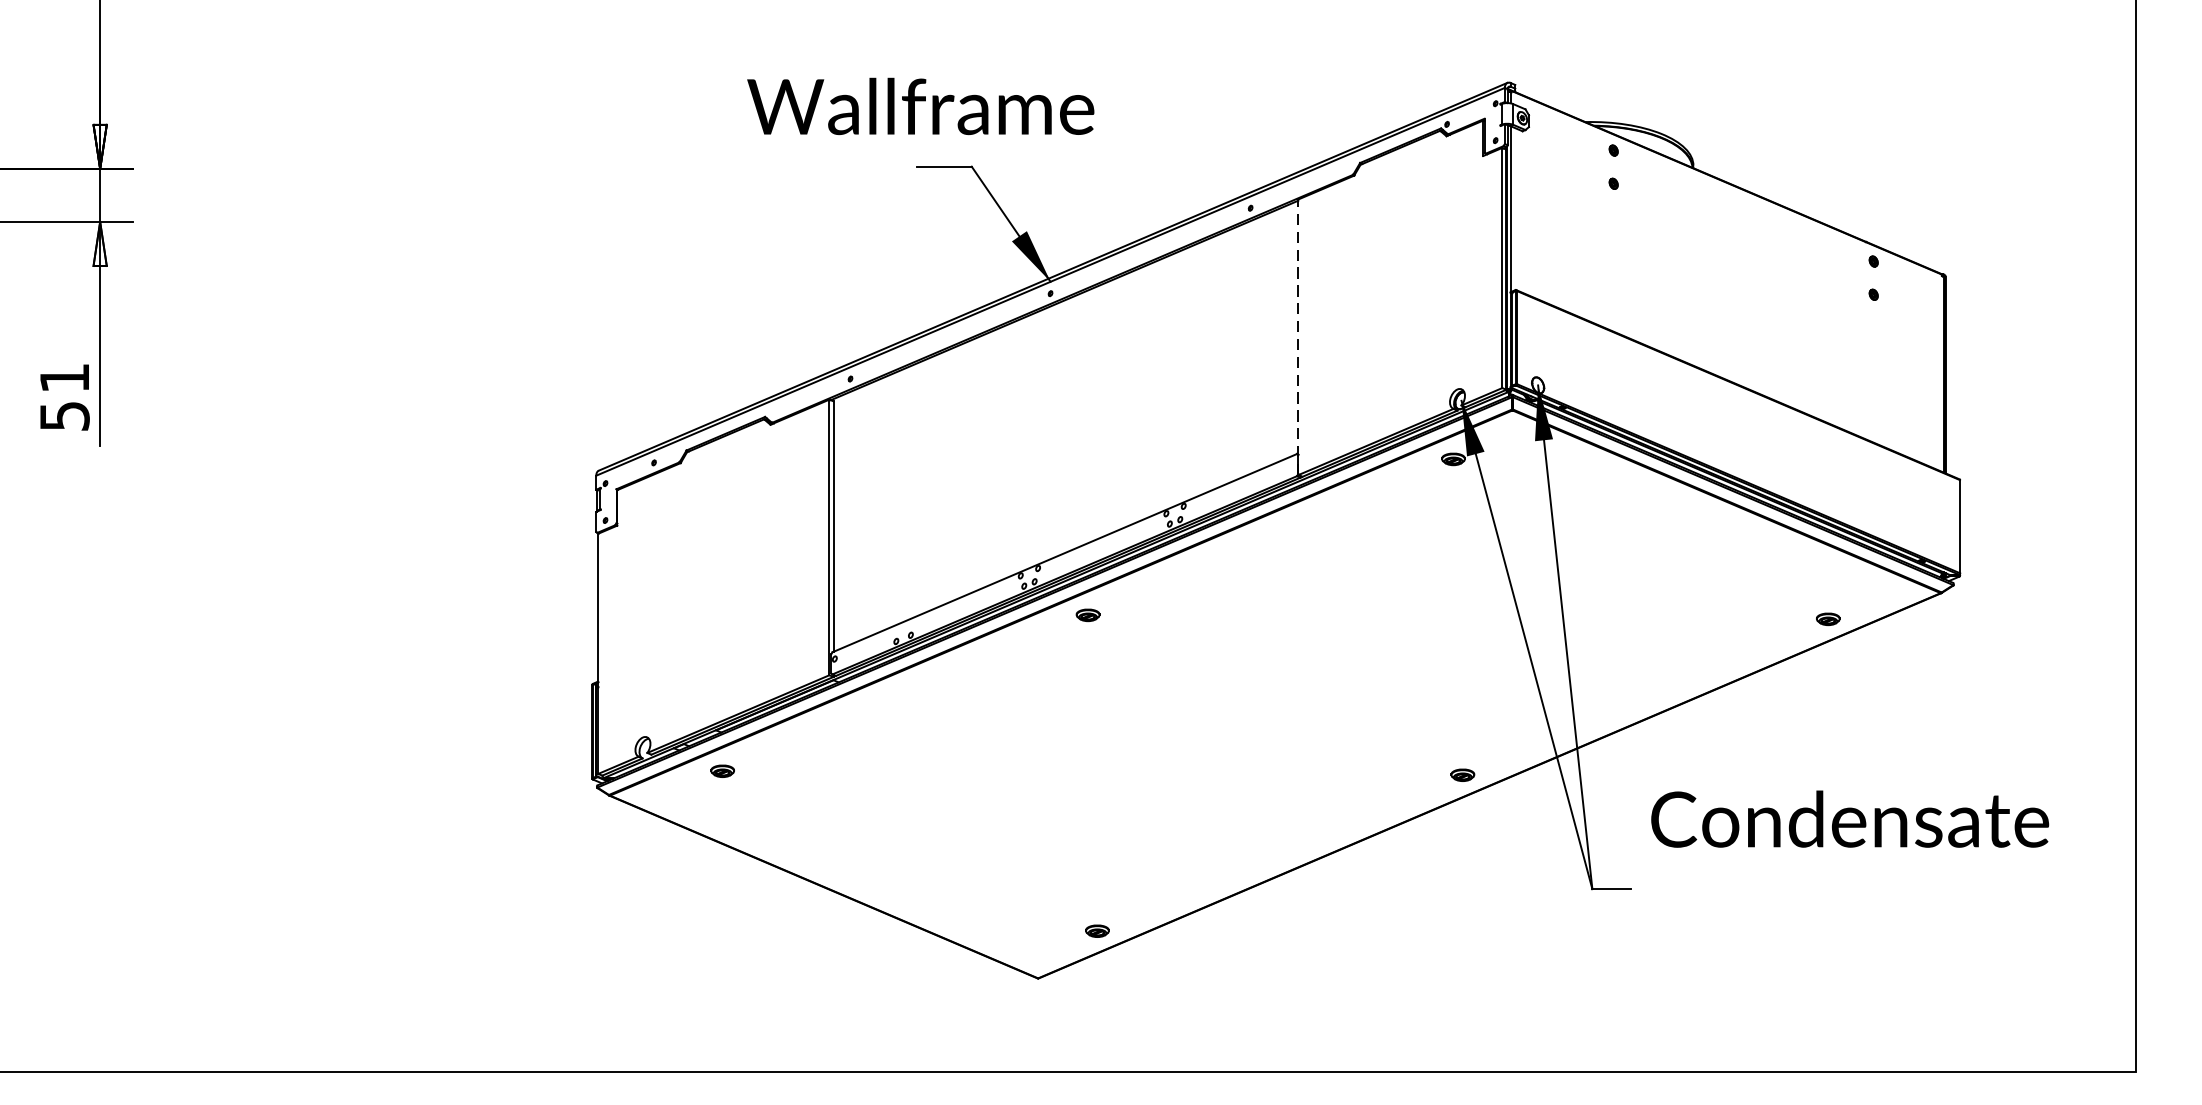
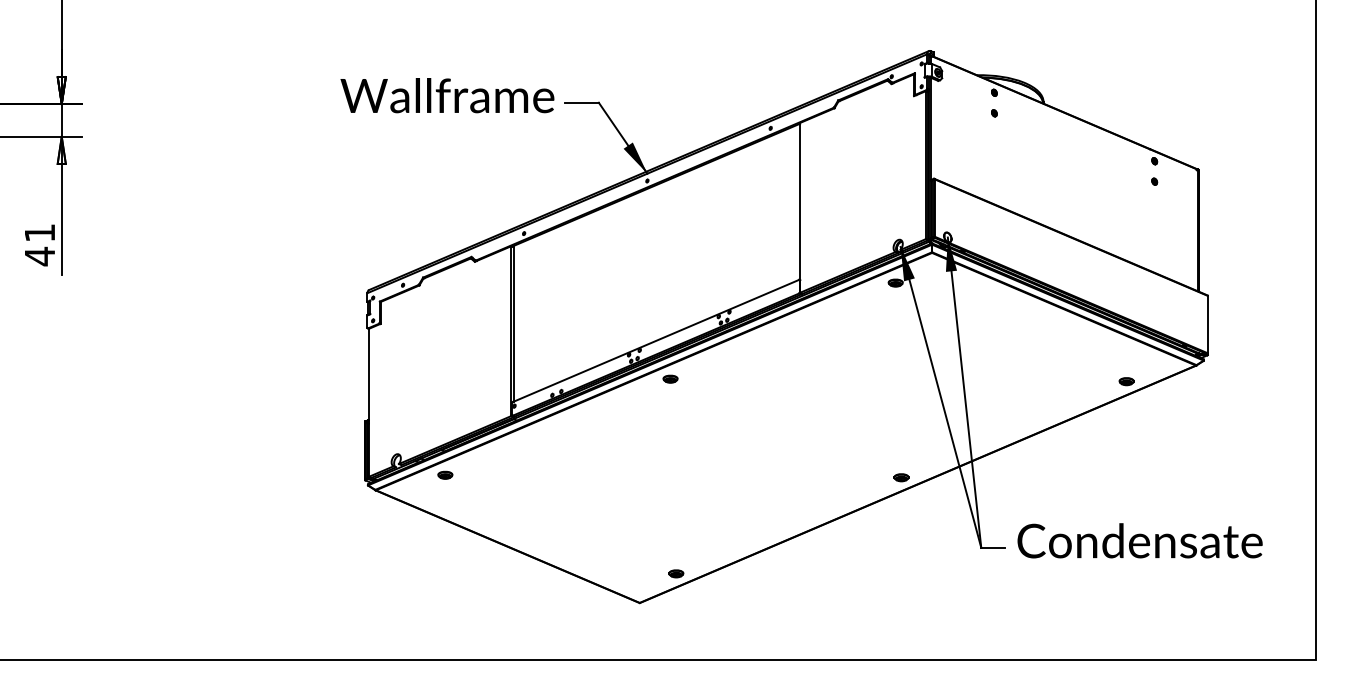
text: (920, 106) -> (447, 95), moved
line: (1298, 336) -> (800, 207), dashed -> solid
text: (65, 416) -> (40, 256), 51 -> 41
text: (1849, 818) -> (1139, 540), moved

